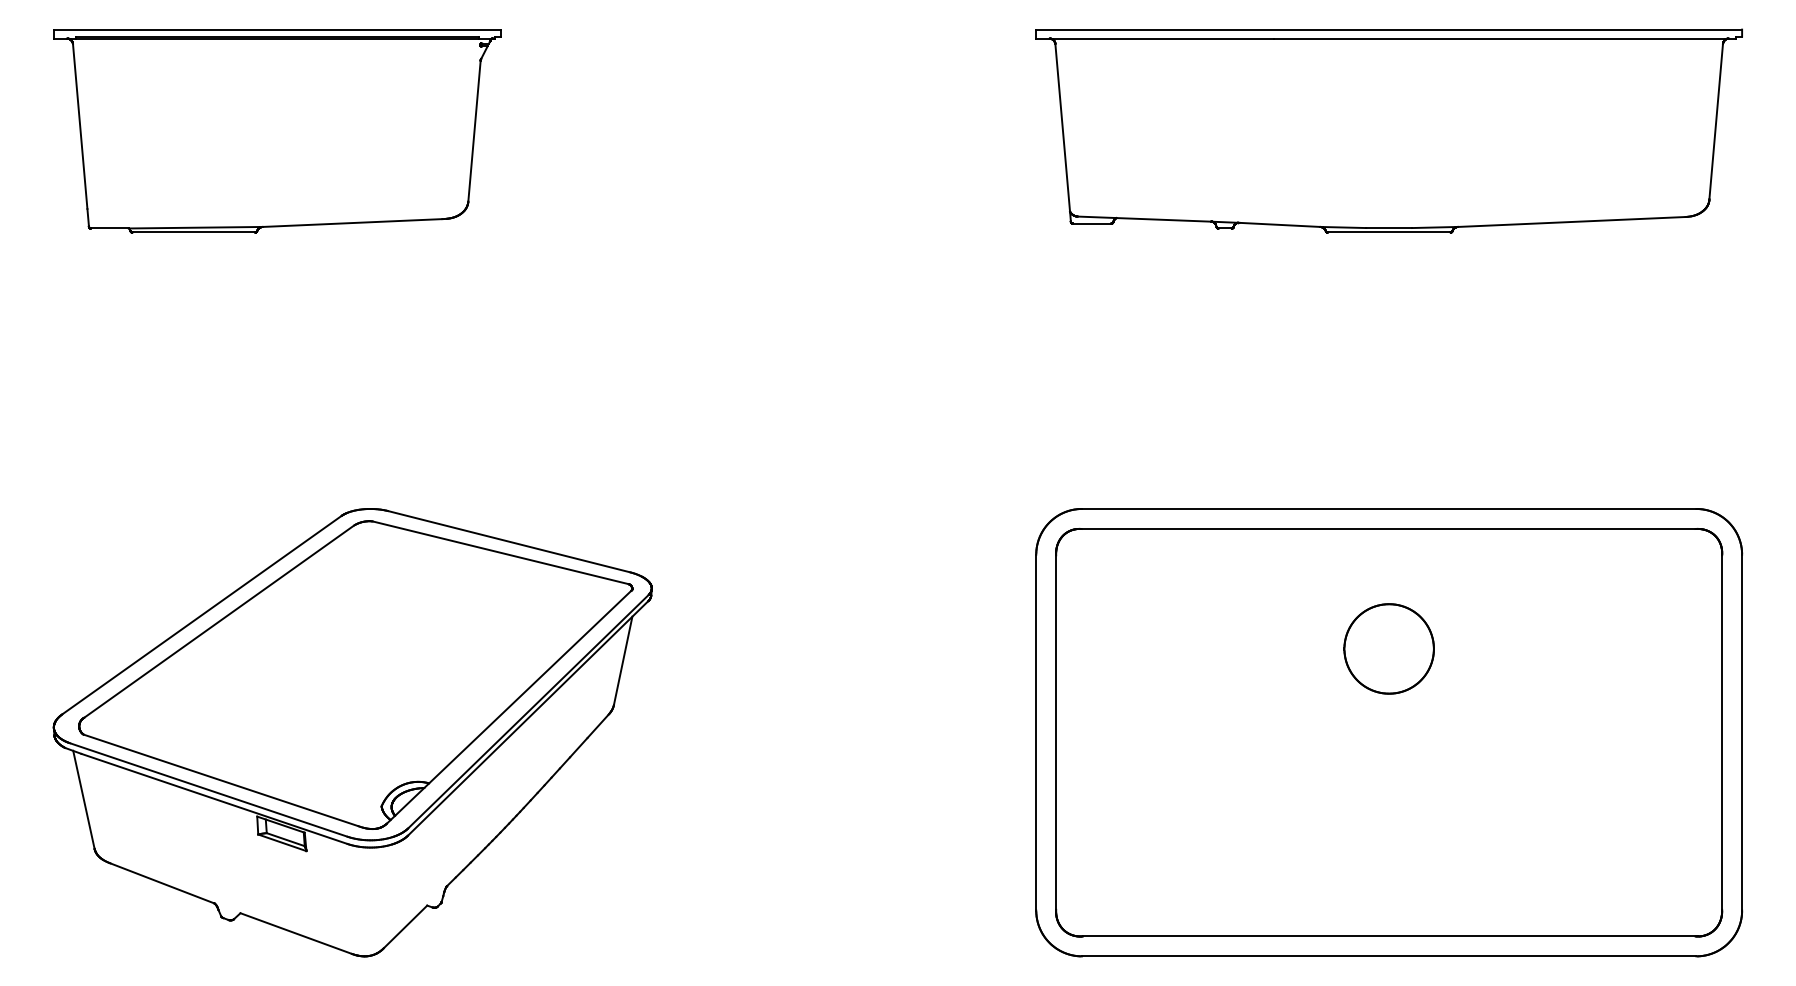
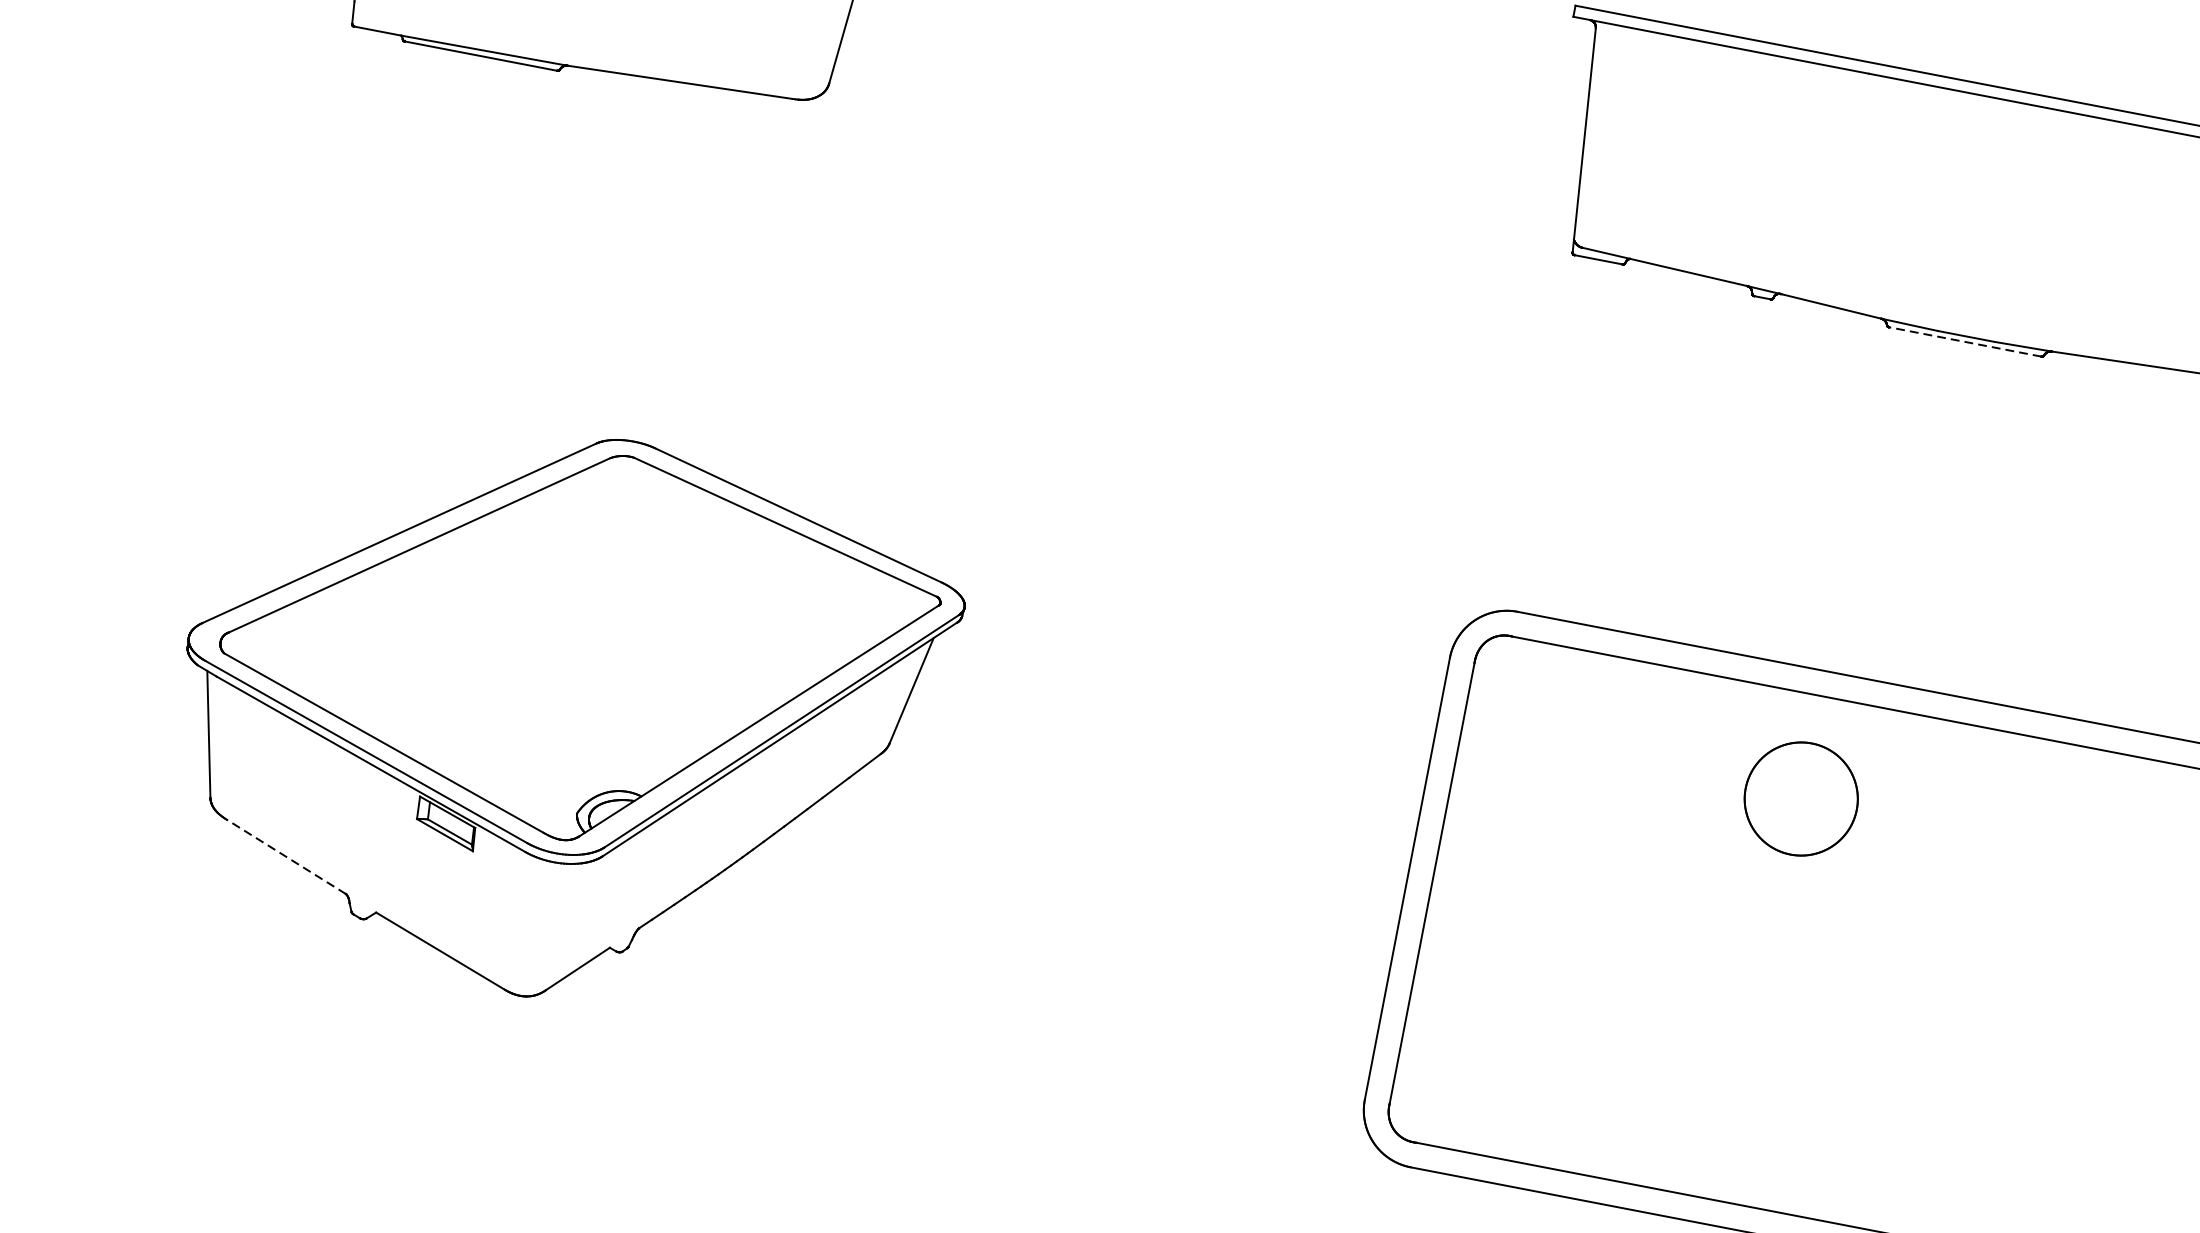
line: (1388, 232) -> (1964, 341), solid -> dashed
part: (1388, 648) -> (1800, 798), moved
line: (162, 883) -> (286, 857), solid -> dashed

